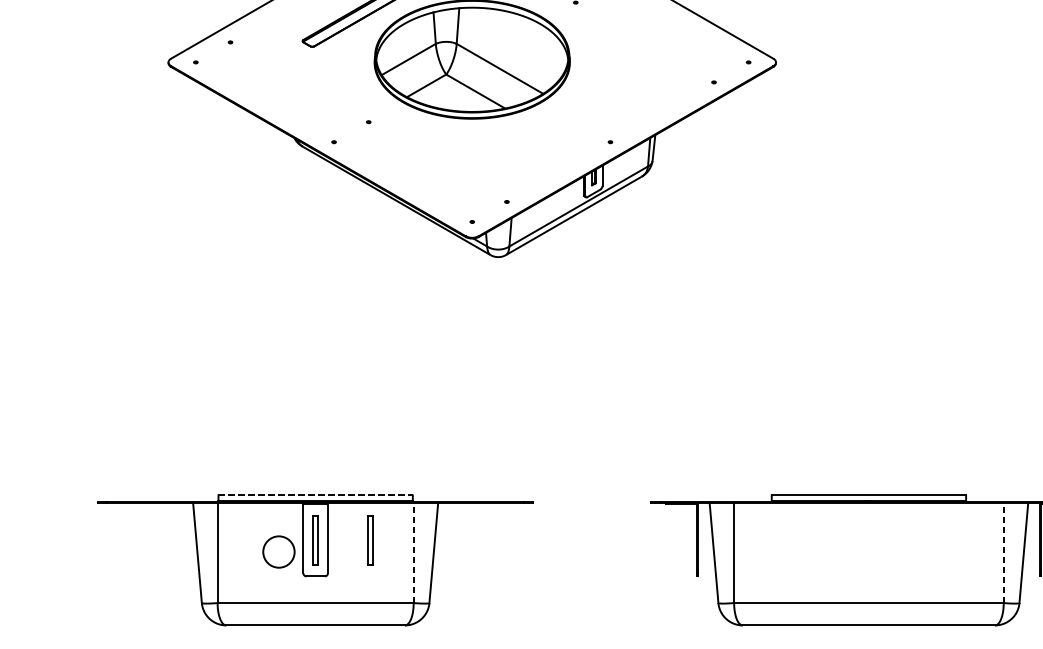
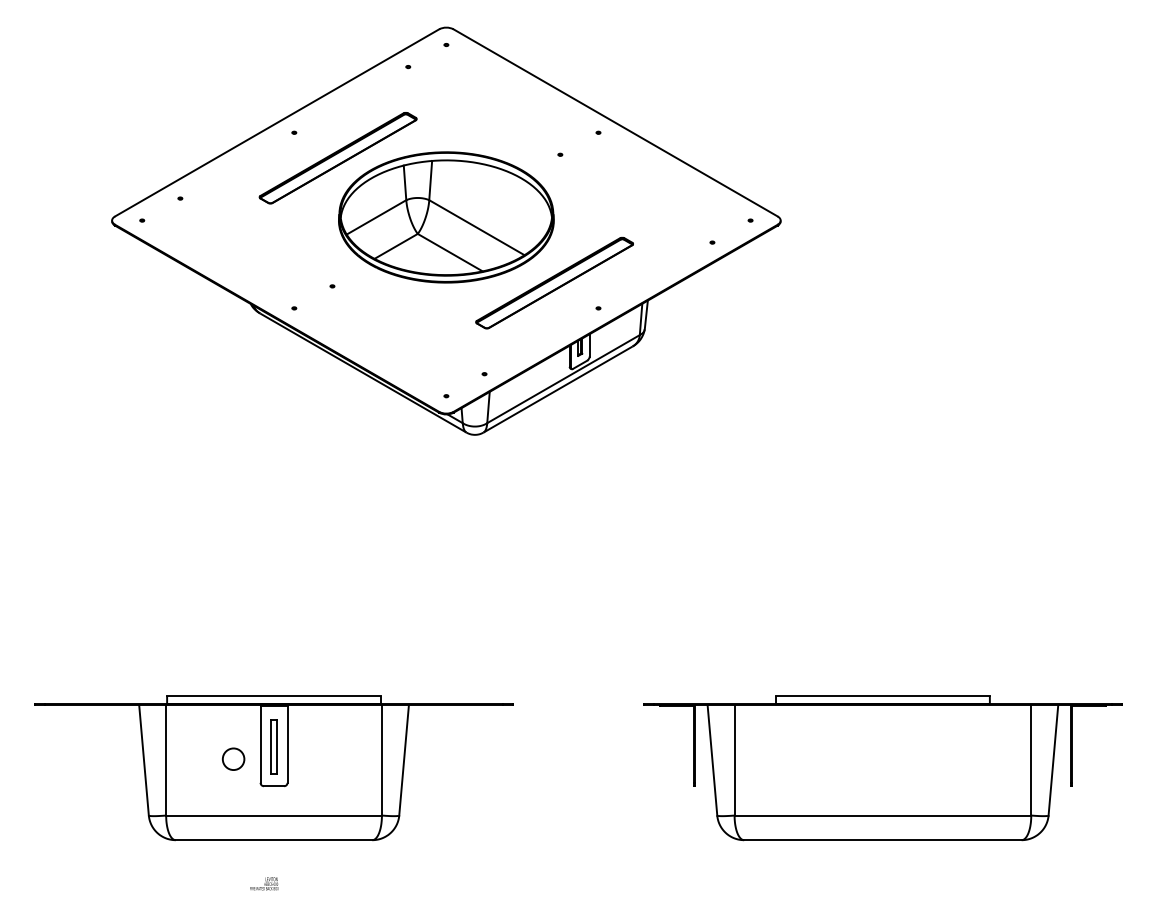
part: (570, 118) -> (554, 282), added
line: (316, 494) -> (274, 696), dashed -> solid
part: (369, 540) -> (333, 746), removed
circle: (278, 551) -> (233, 758), size x0.62
line: (413, 552) -> (381, 759), dashed -> solid
line: (1003, 552) -> (1031, 759), dashed -> solid

